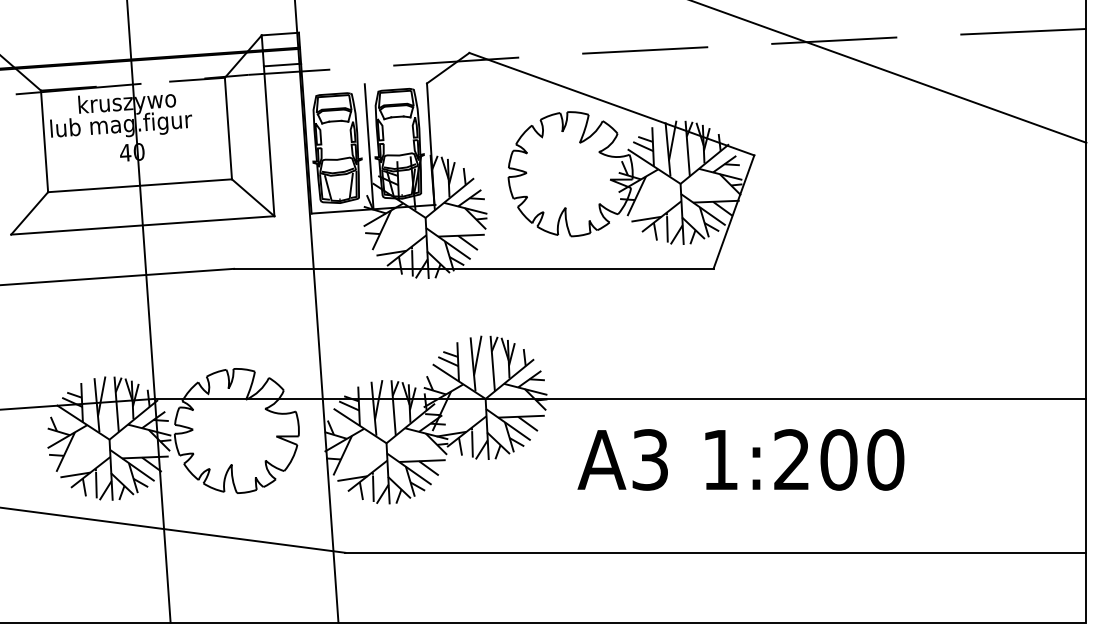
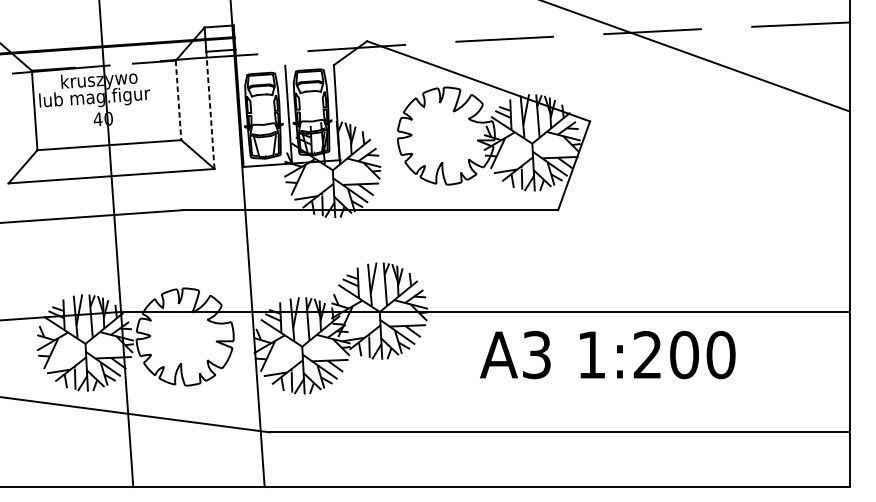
line: (228, 128) -> (178, 100), solid -> dashed
line: (269, 141) -> (210, 110), solid -> dashed
text: (740, 459) -> (607, 354), moved

